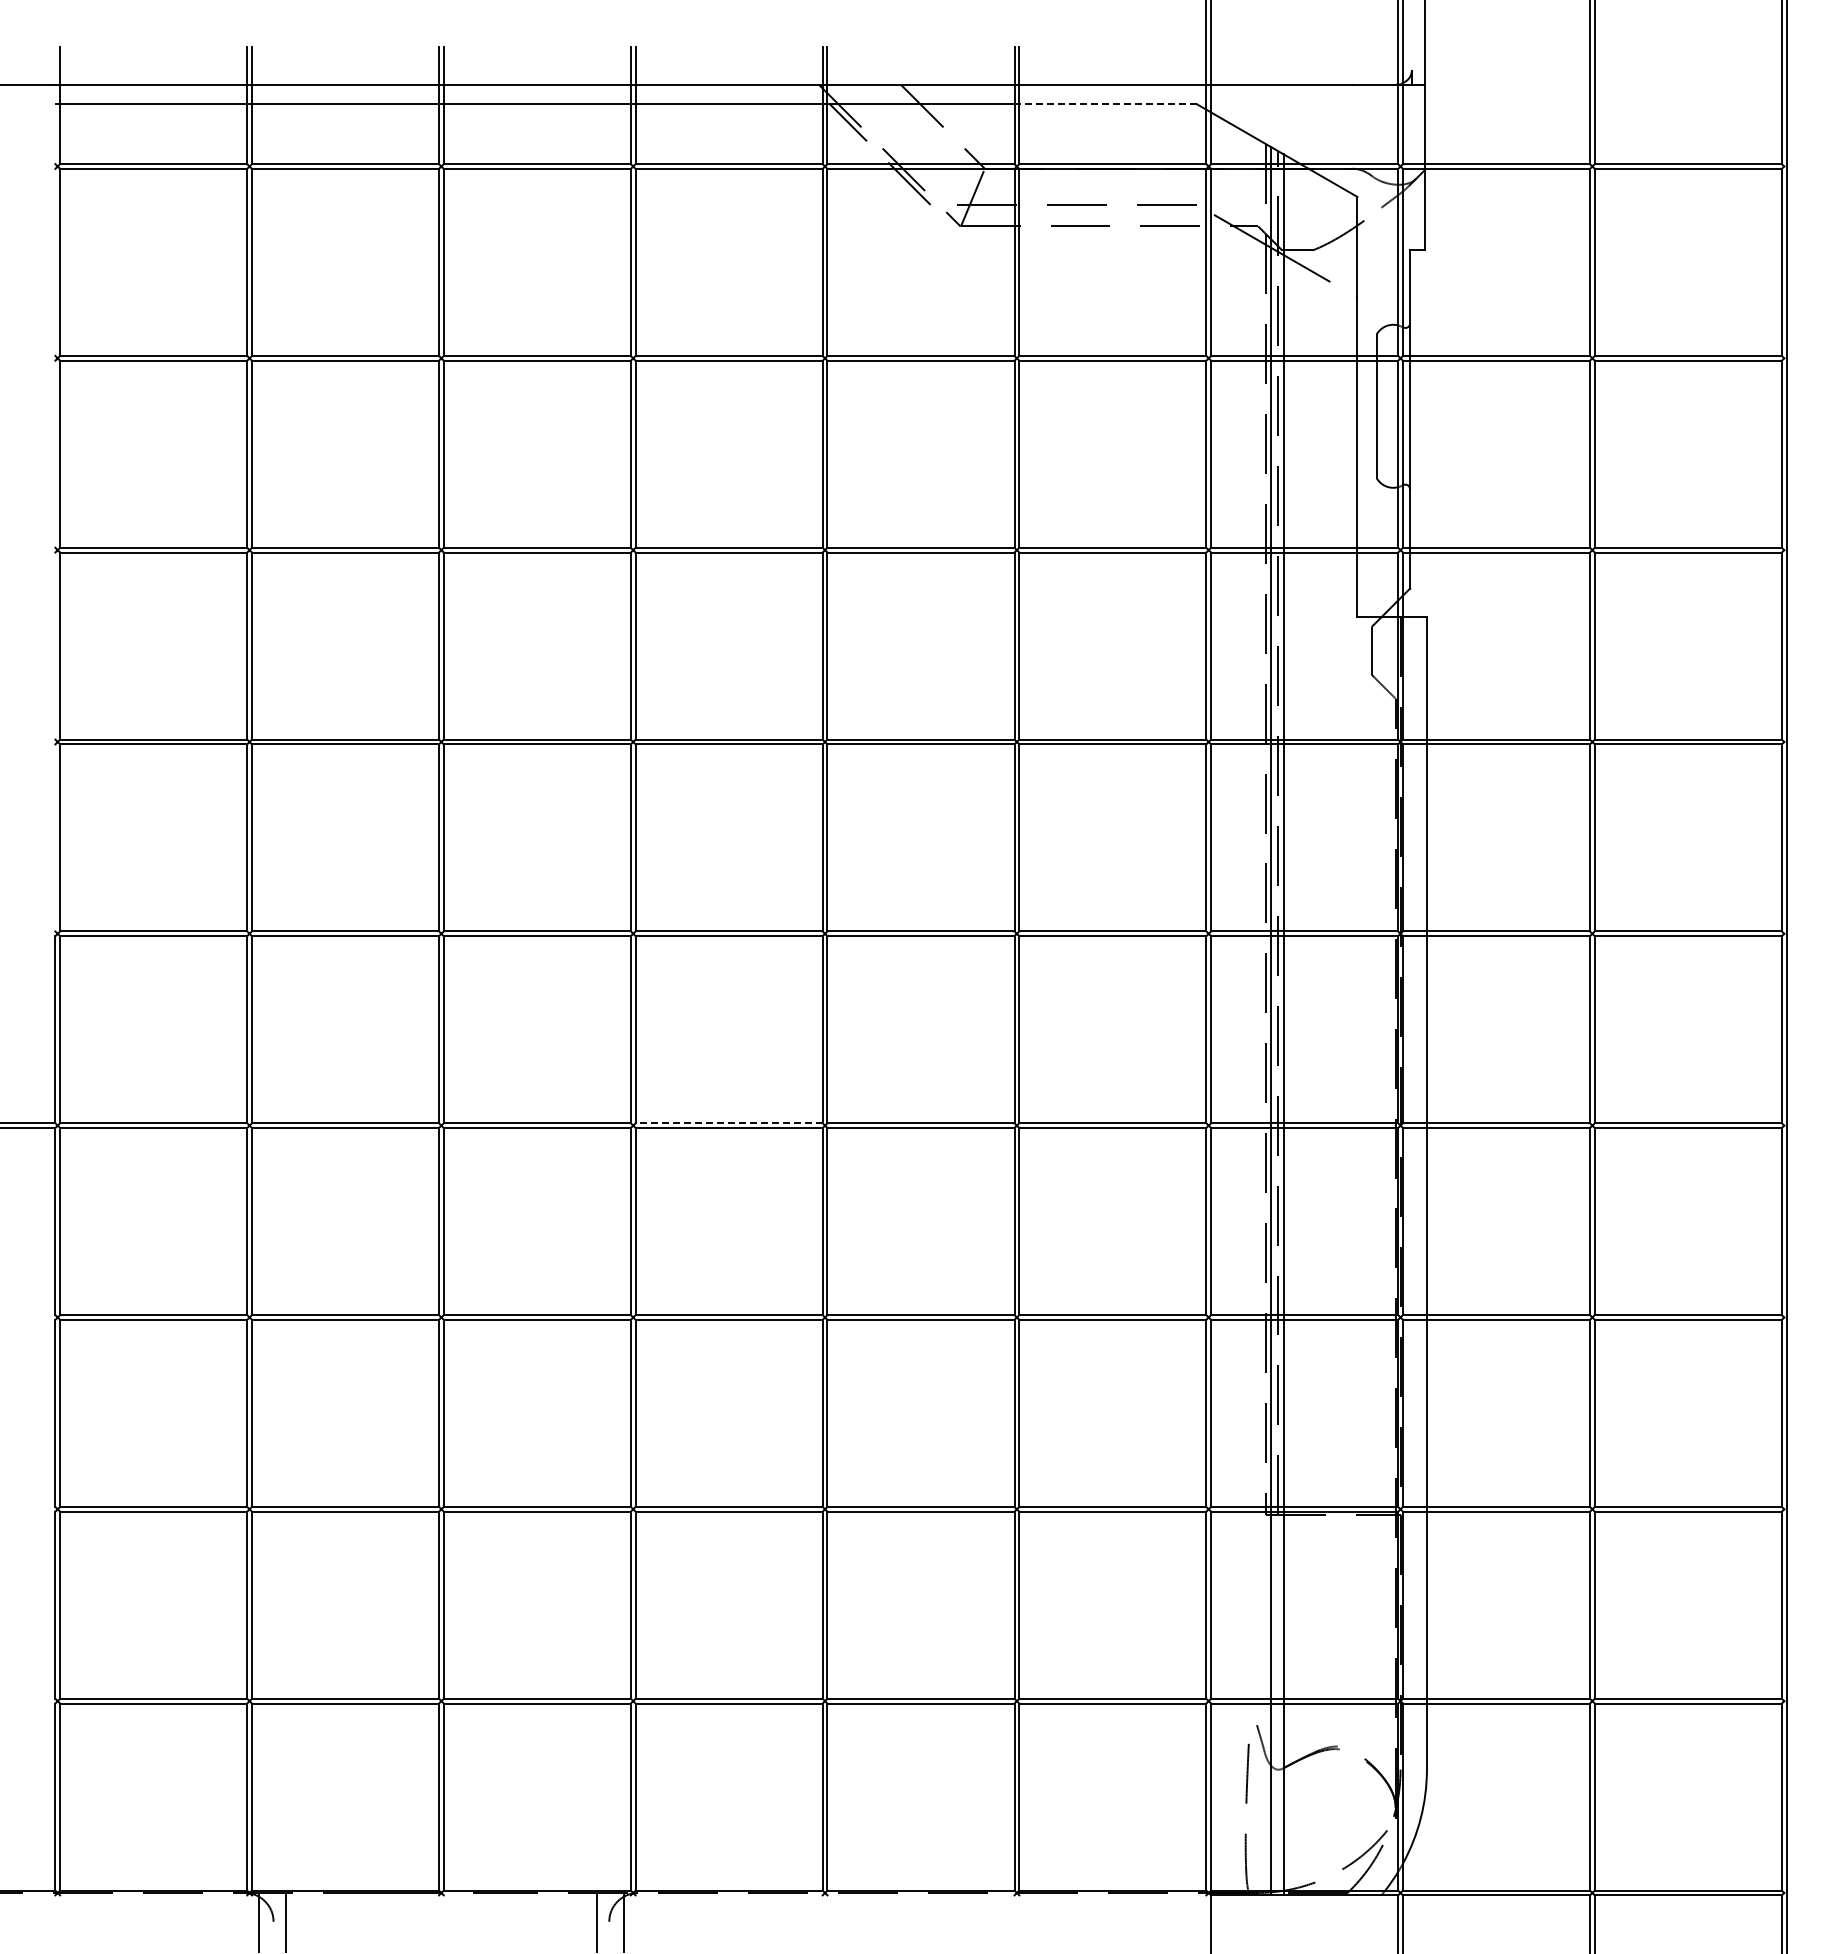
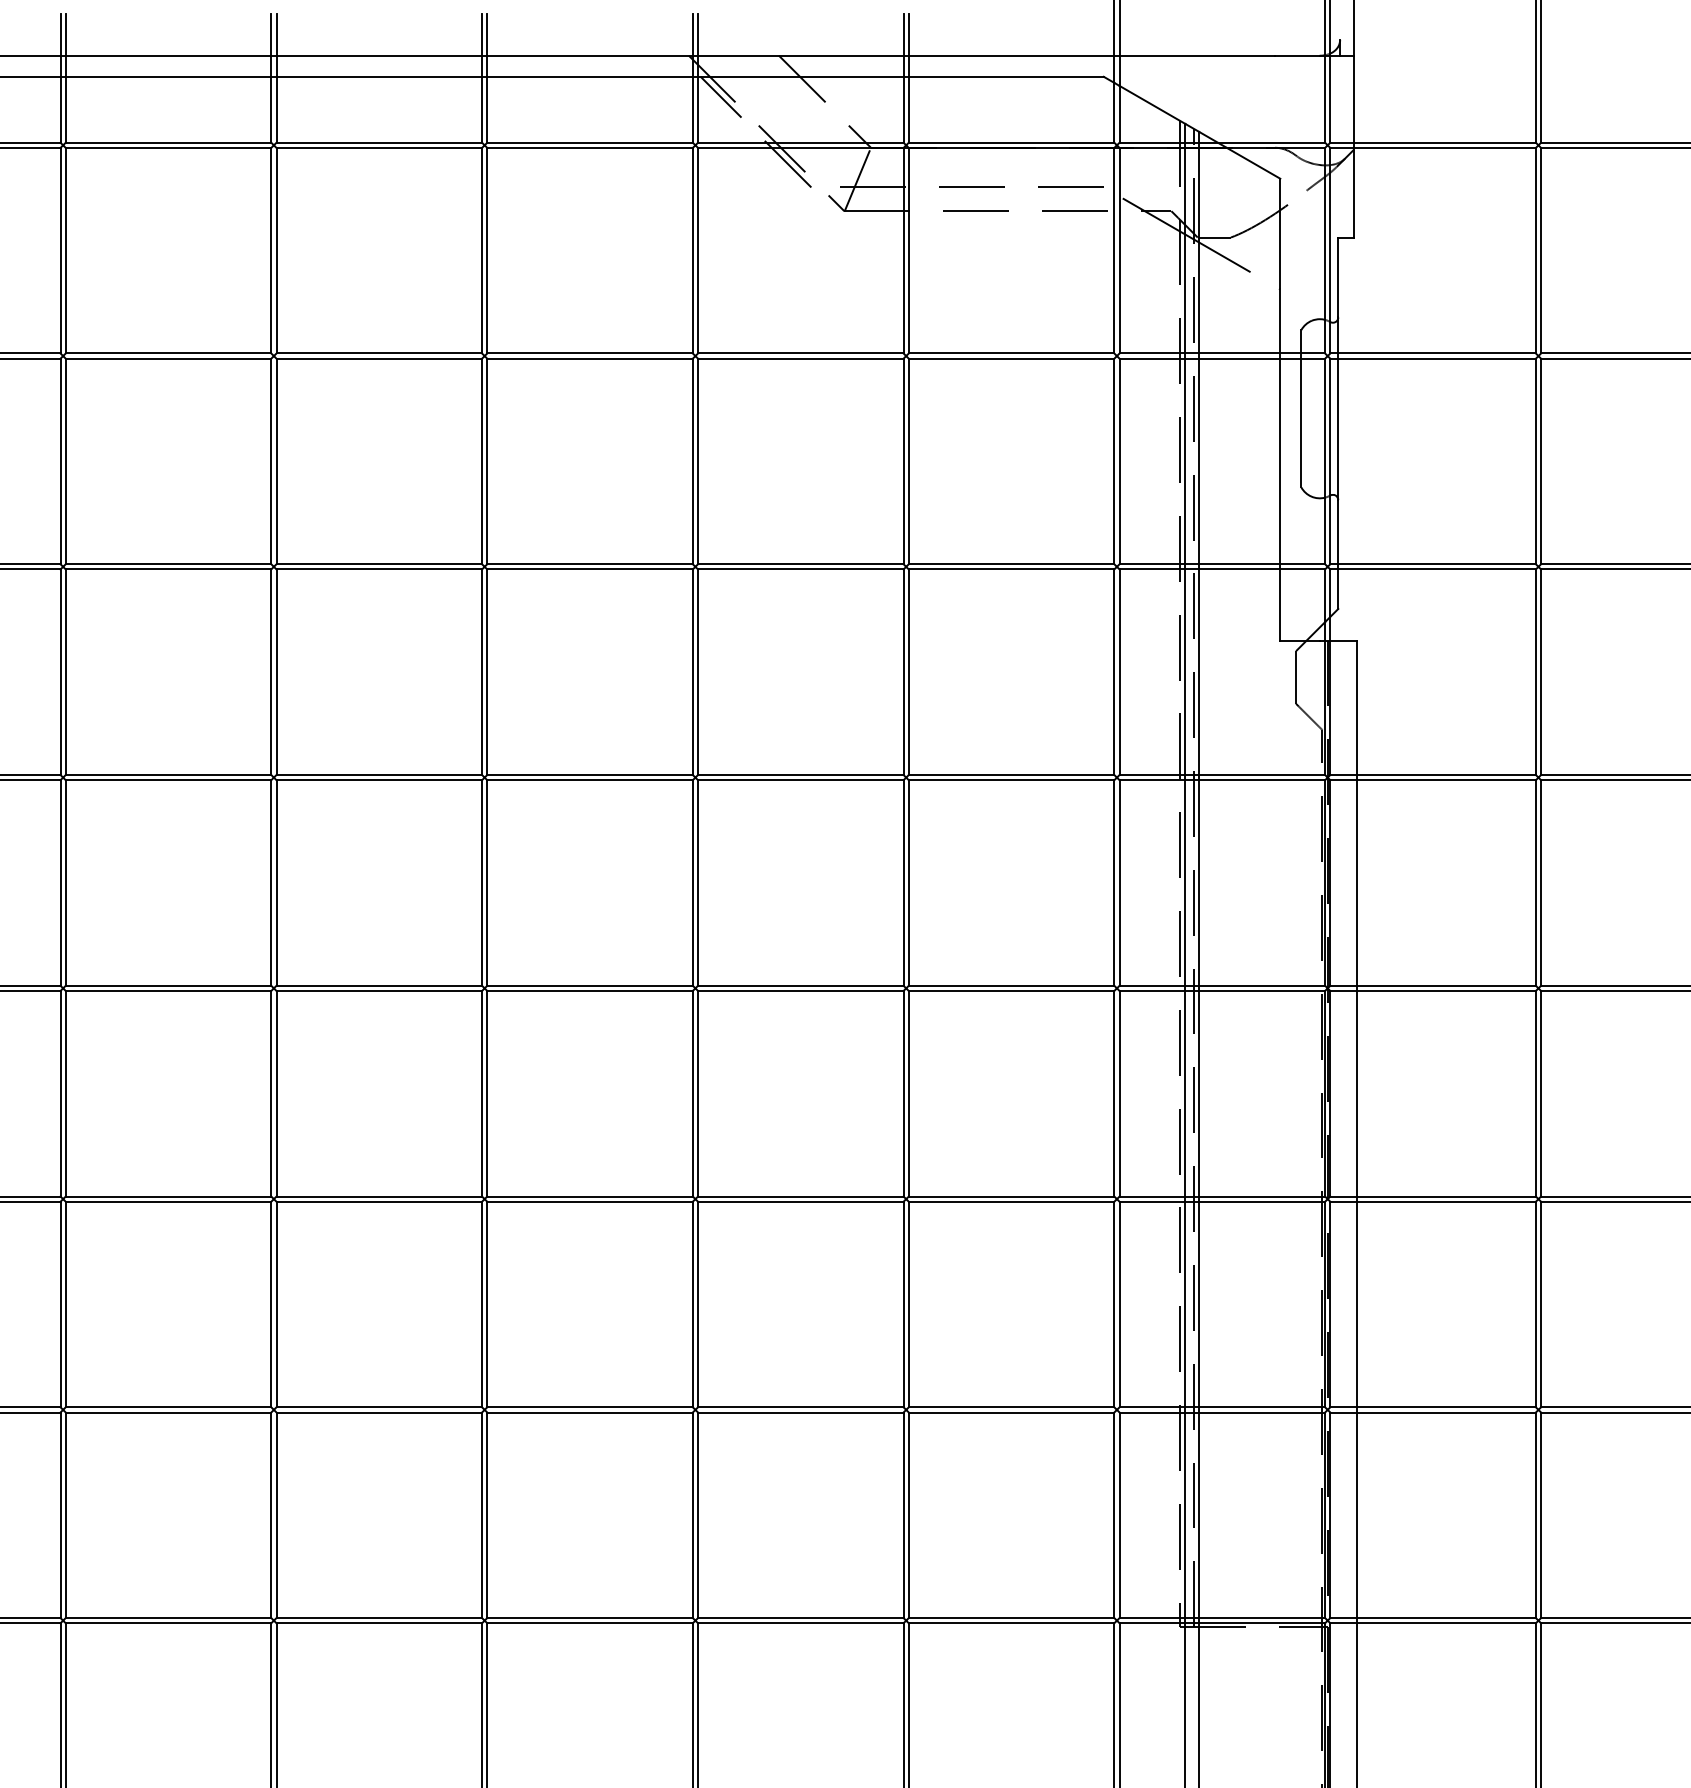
line: (1108, 104) -> (1006, 77), dashed -> solid
line: (729, 1123) -> (590, 1196), dashed -> solid

